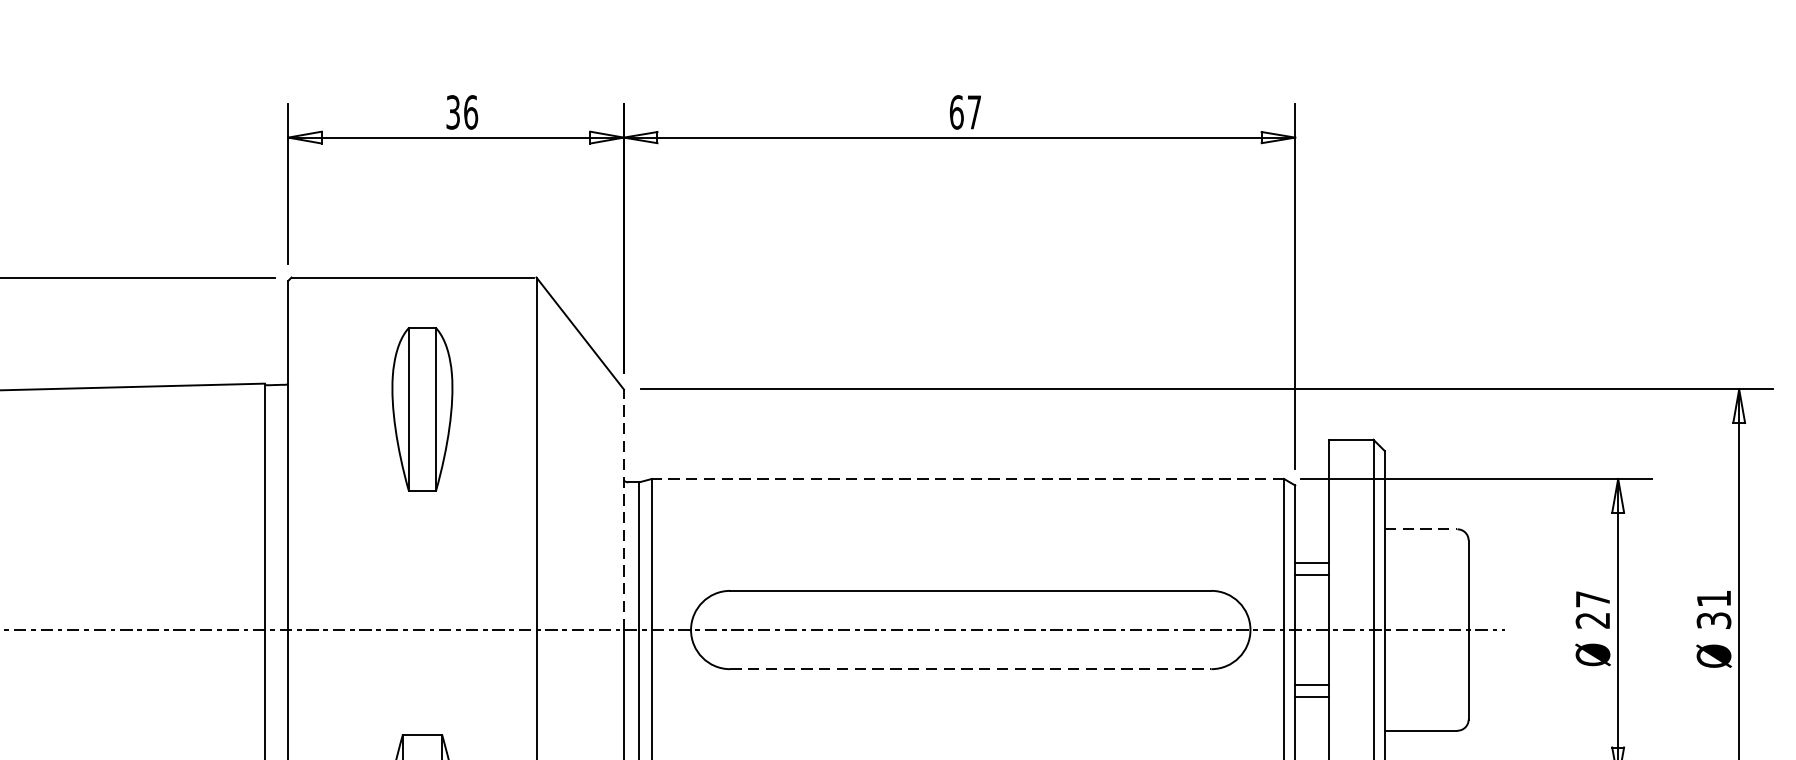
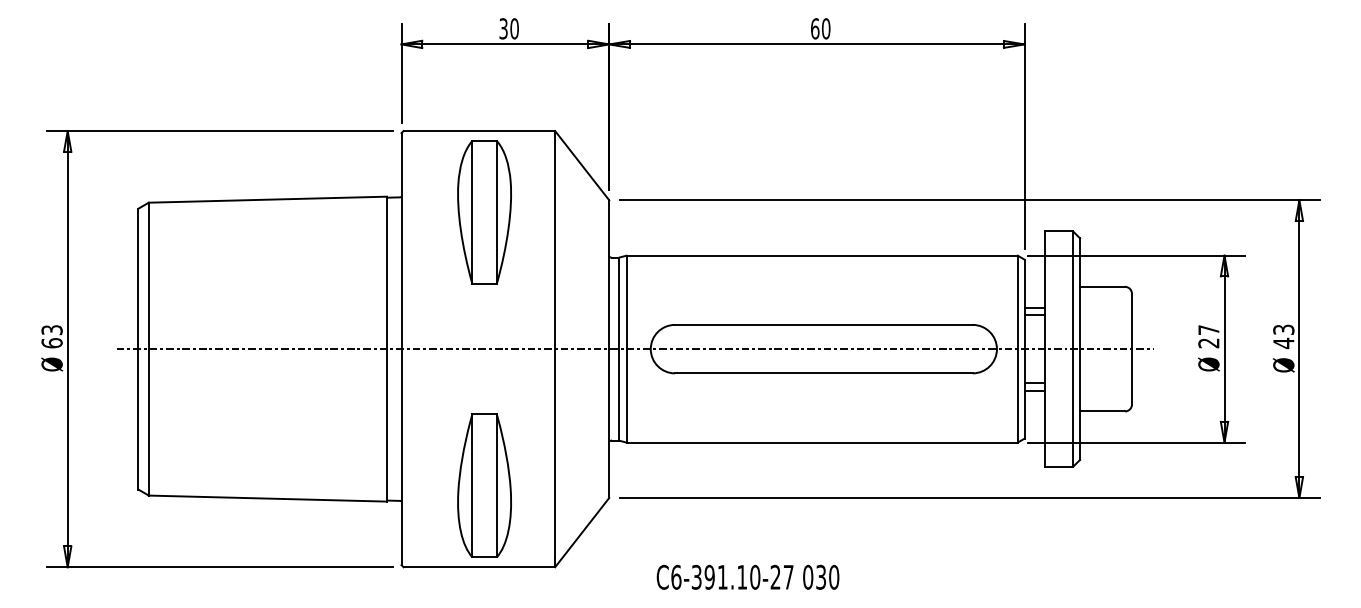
text: (470, 111) -> (514, 28), 36 -> 30
text: (973, 111) -> (825, 28), 67 -> 60
part: (422, 409) -> (484, 212), size x1.43
line: (968, 478) -> (822, 255), dashed -> solid
line: (624, 509) -> (609, 274), dashed -> solid
line: (1421, 528) -> (1102, 286), dashed -> solid
text: (1713, 609) -> (1283, 336), 31 -> 43
line: (970, 669) -> (823, 373), dashed -> solid

